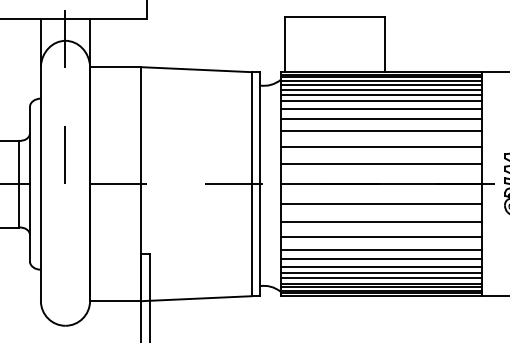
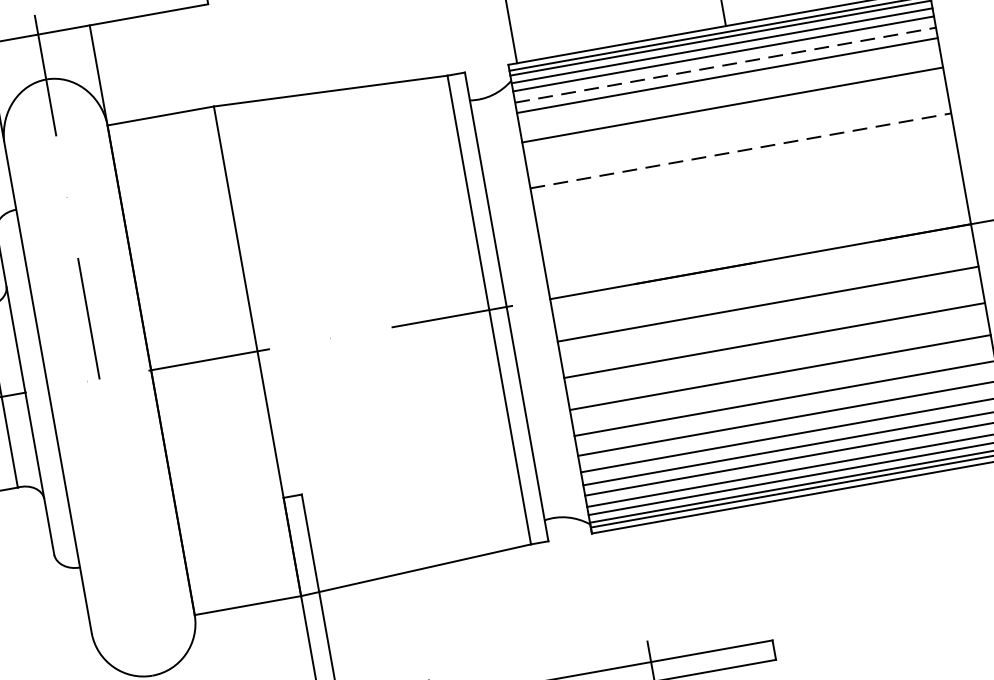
line: (381, 90) -> (725, 65), solid -> dashed
line: (380, 101) -> (727, 89), removed
line: (380, 118) -> (734, 124), removed
line: (381, 131) -> (741, 151), solid -> dashed
line: (380, 146) -> (744, 183), removed
line: (380, 163) -> (751, 218), removed

